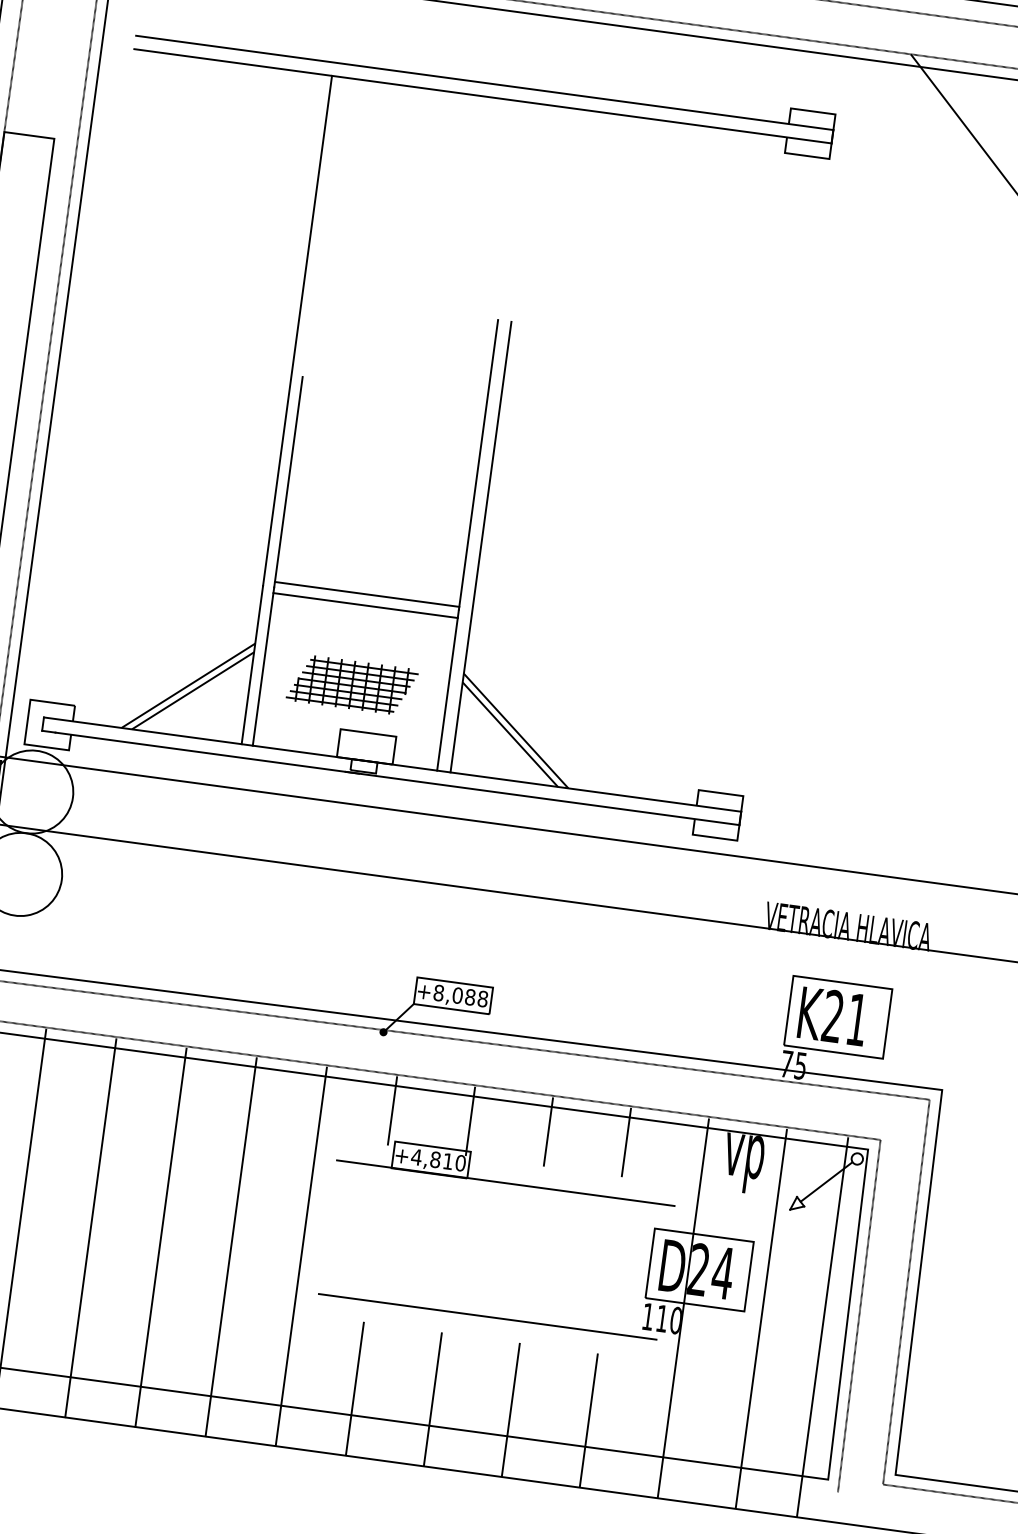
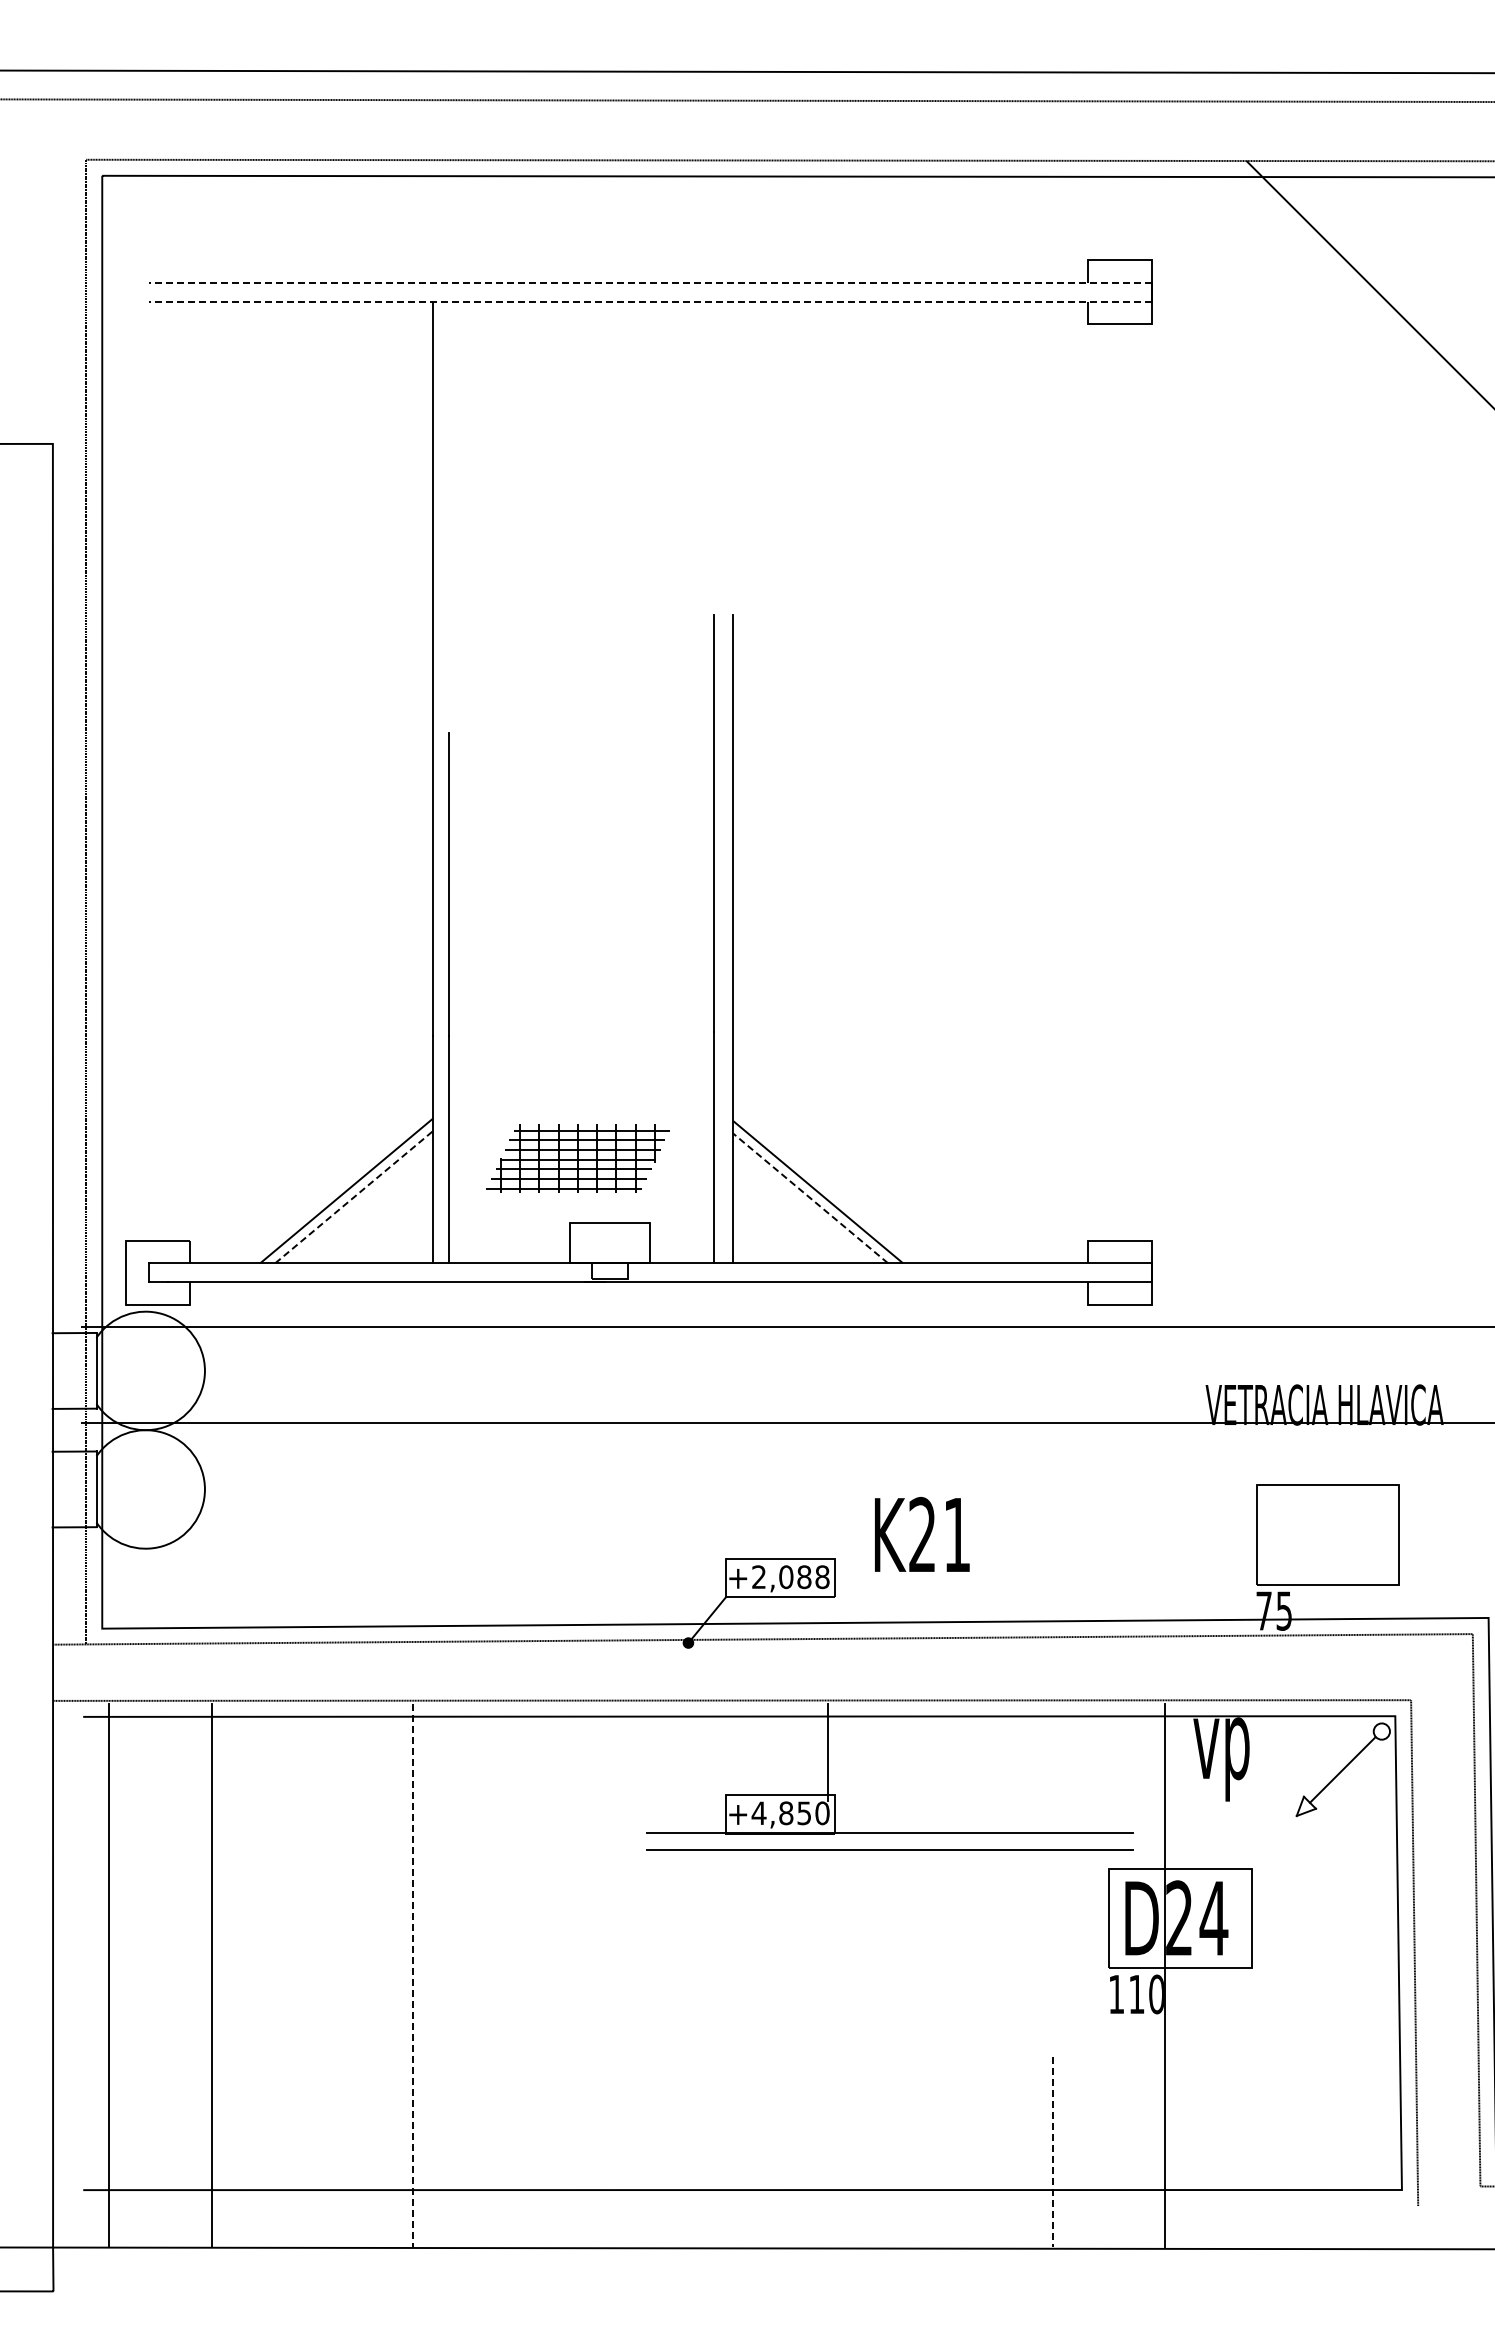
line: (484, 82) -> (649, 282), solid -> dashed
line: (482, 96) -> (649, 302), solid -> dashed
line: (367, 594) -> (581, 1027), removed
line: (365, 605) -> (581, 1043), removed
line: (193, 691) -> (354, 1197), solid -> dashed
line: (510, 734) -> (810, 1198), solid -> dashed
text: (439, 993) -> (759, 1577), +8,088 -> +2,088
text: (833, 1016) -> (922, 1534), moved
line: (392, 1111) -> (716, 1752), removed
line: (548, 1132) -> (940, 1752), removed
line: (626, 1142) -> (1052, 1752), removed
text: (447, 1161) -> (803, 1813), +4,810 -> +4,850
line: (90, 1228) -> (312, 1975), removed
line: (161, 1237) -> (413, 1975), solid -> dashed
line: (231, 1247) -> (514, 1975), removed
line: (301, 1256) -> (615, 1975), removed
line: (487, 1316) -> (889, 1849), moved
line: (761, 1318) -> (1276, 1975), removed
line: (822, 1326) -> (1364, 1975), removed
line: (355, 1389) -> (716, 2152), removed
line: (433, 1399) -> (828, 2152), removed
line: (510, 1410) -> (940, 2152), removed
line: (588, 1420) -> (1052, 2152), solid -> dashed

